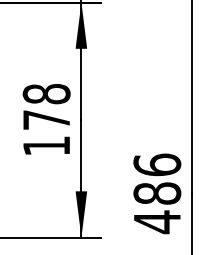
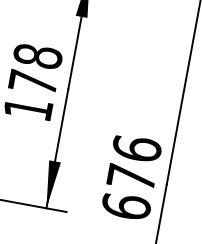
text: (157, 208) -> (129, 192), 486 -> 676

